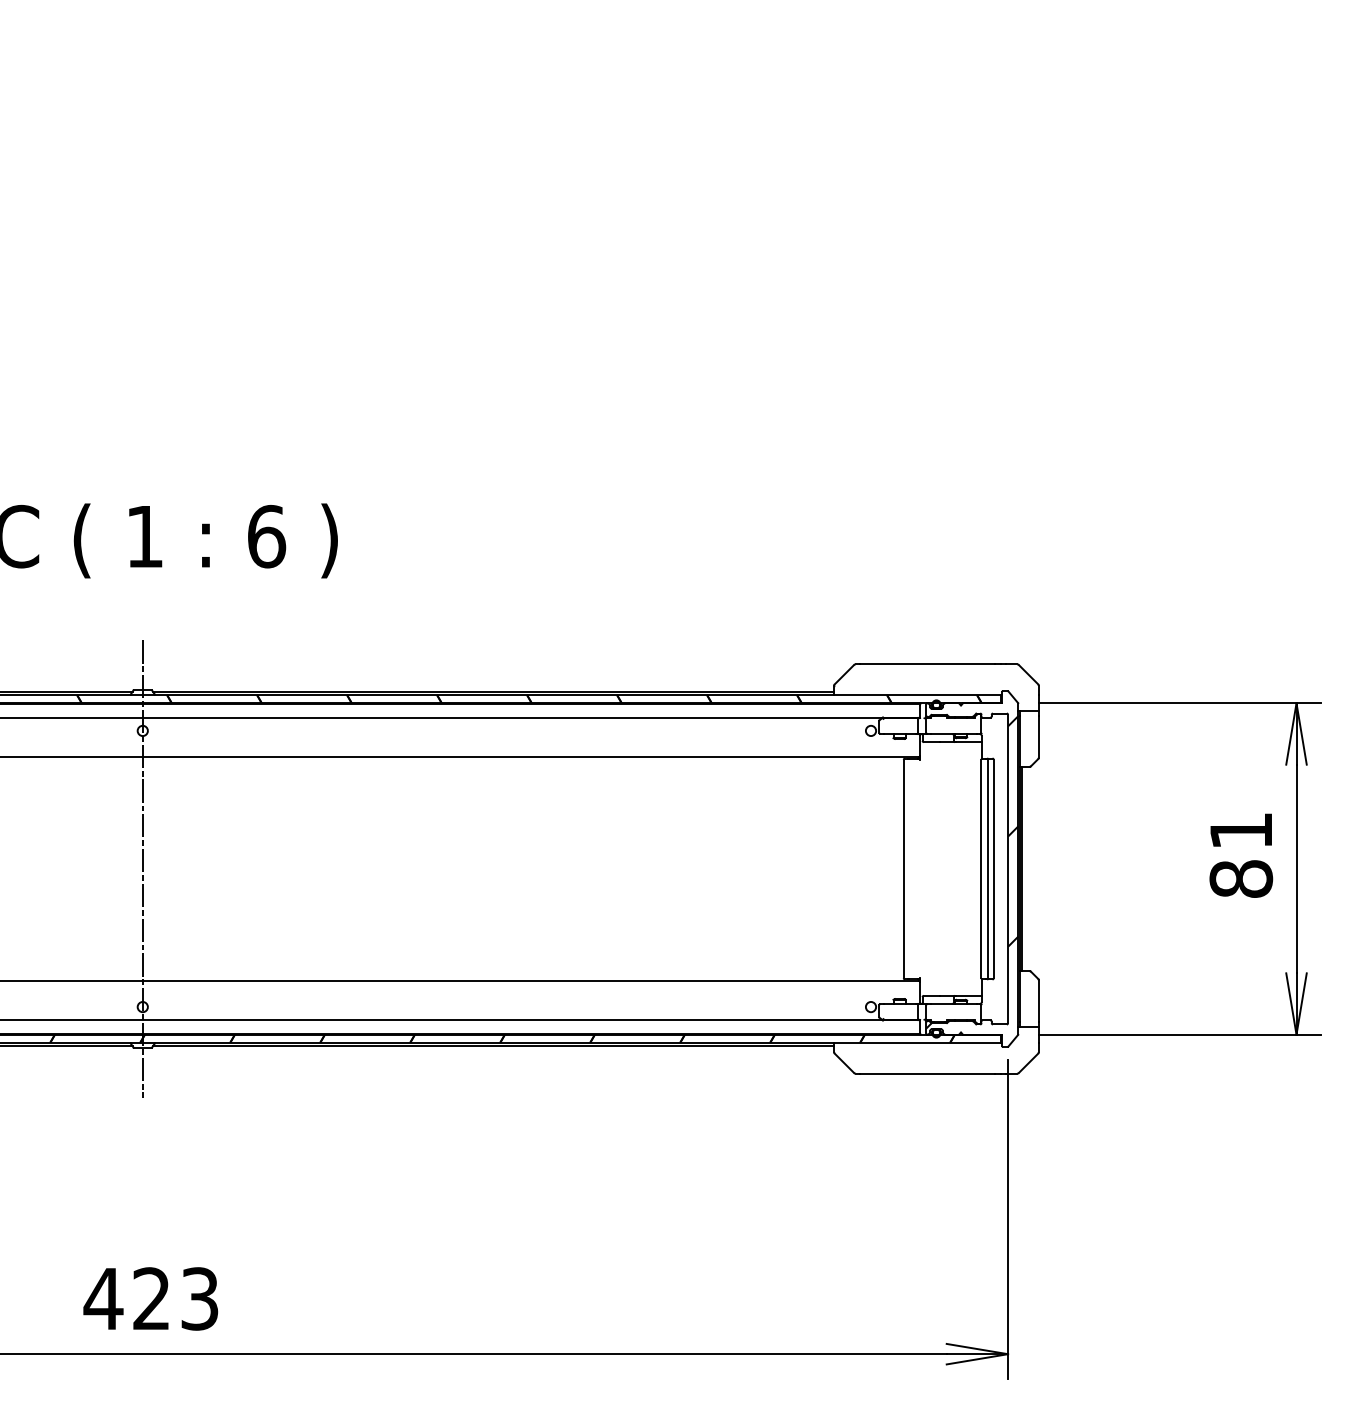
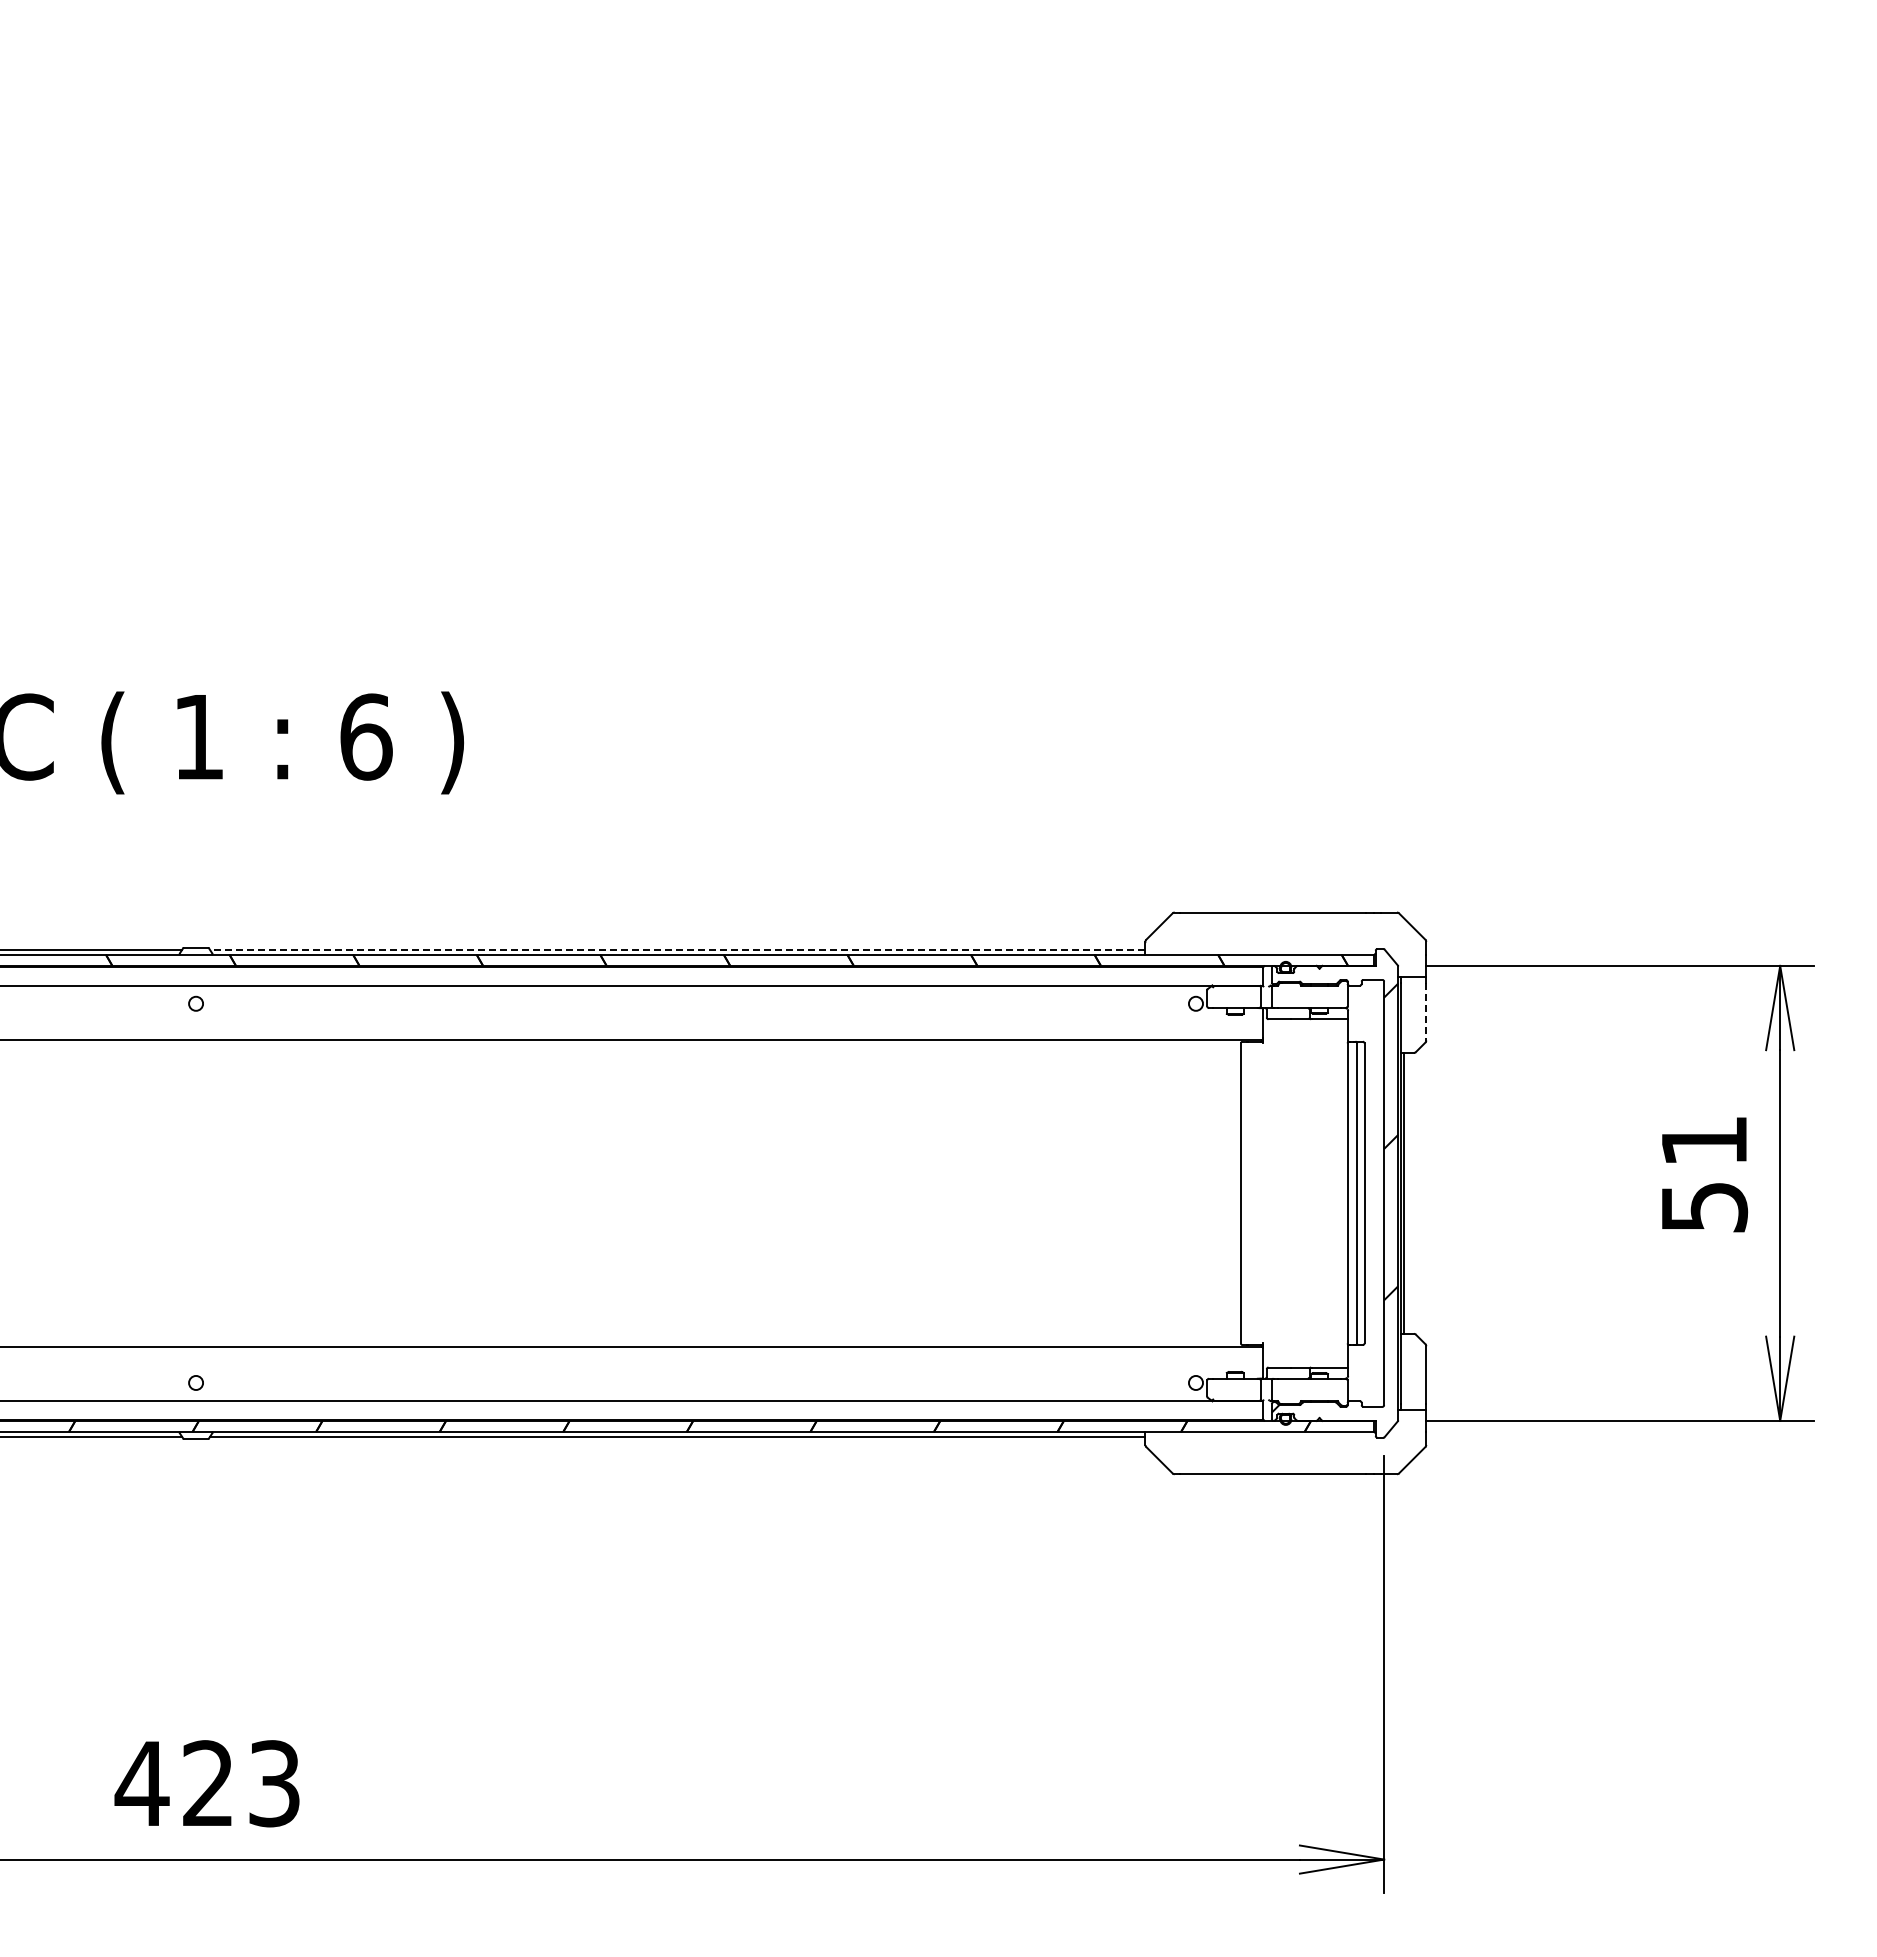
line: (493, 692) -> (677, 950), solid -> dashed
line: (1038, 736) -> (1426, 1011), solid -> dashed
line: (143, 869) -> (196, 1193), removed
text: (1241, 879) -> (1704, 1207), 81 -> 51

